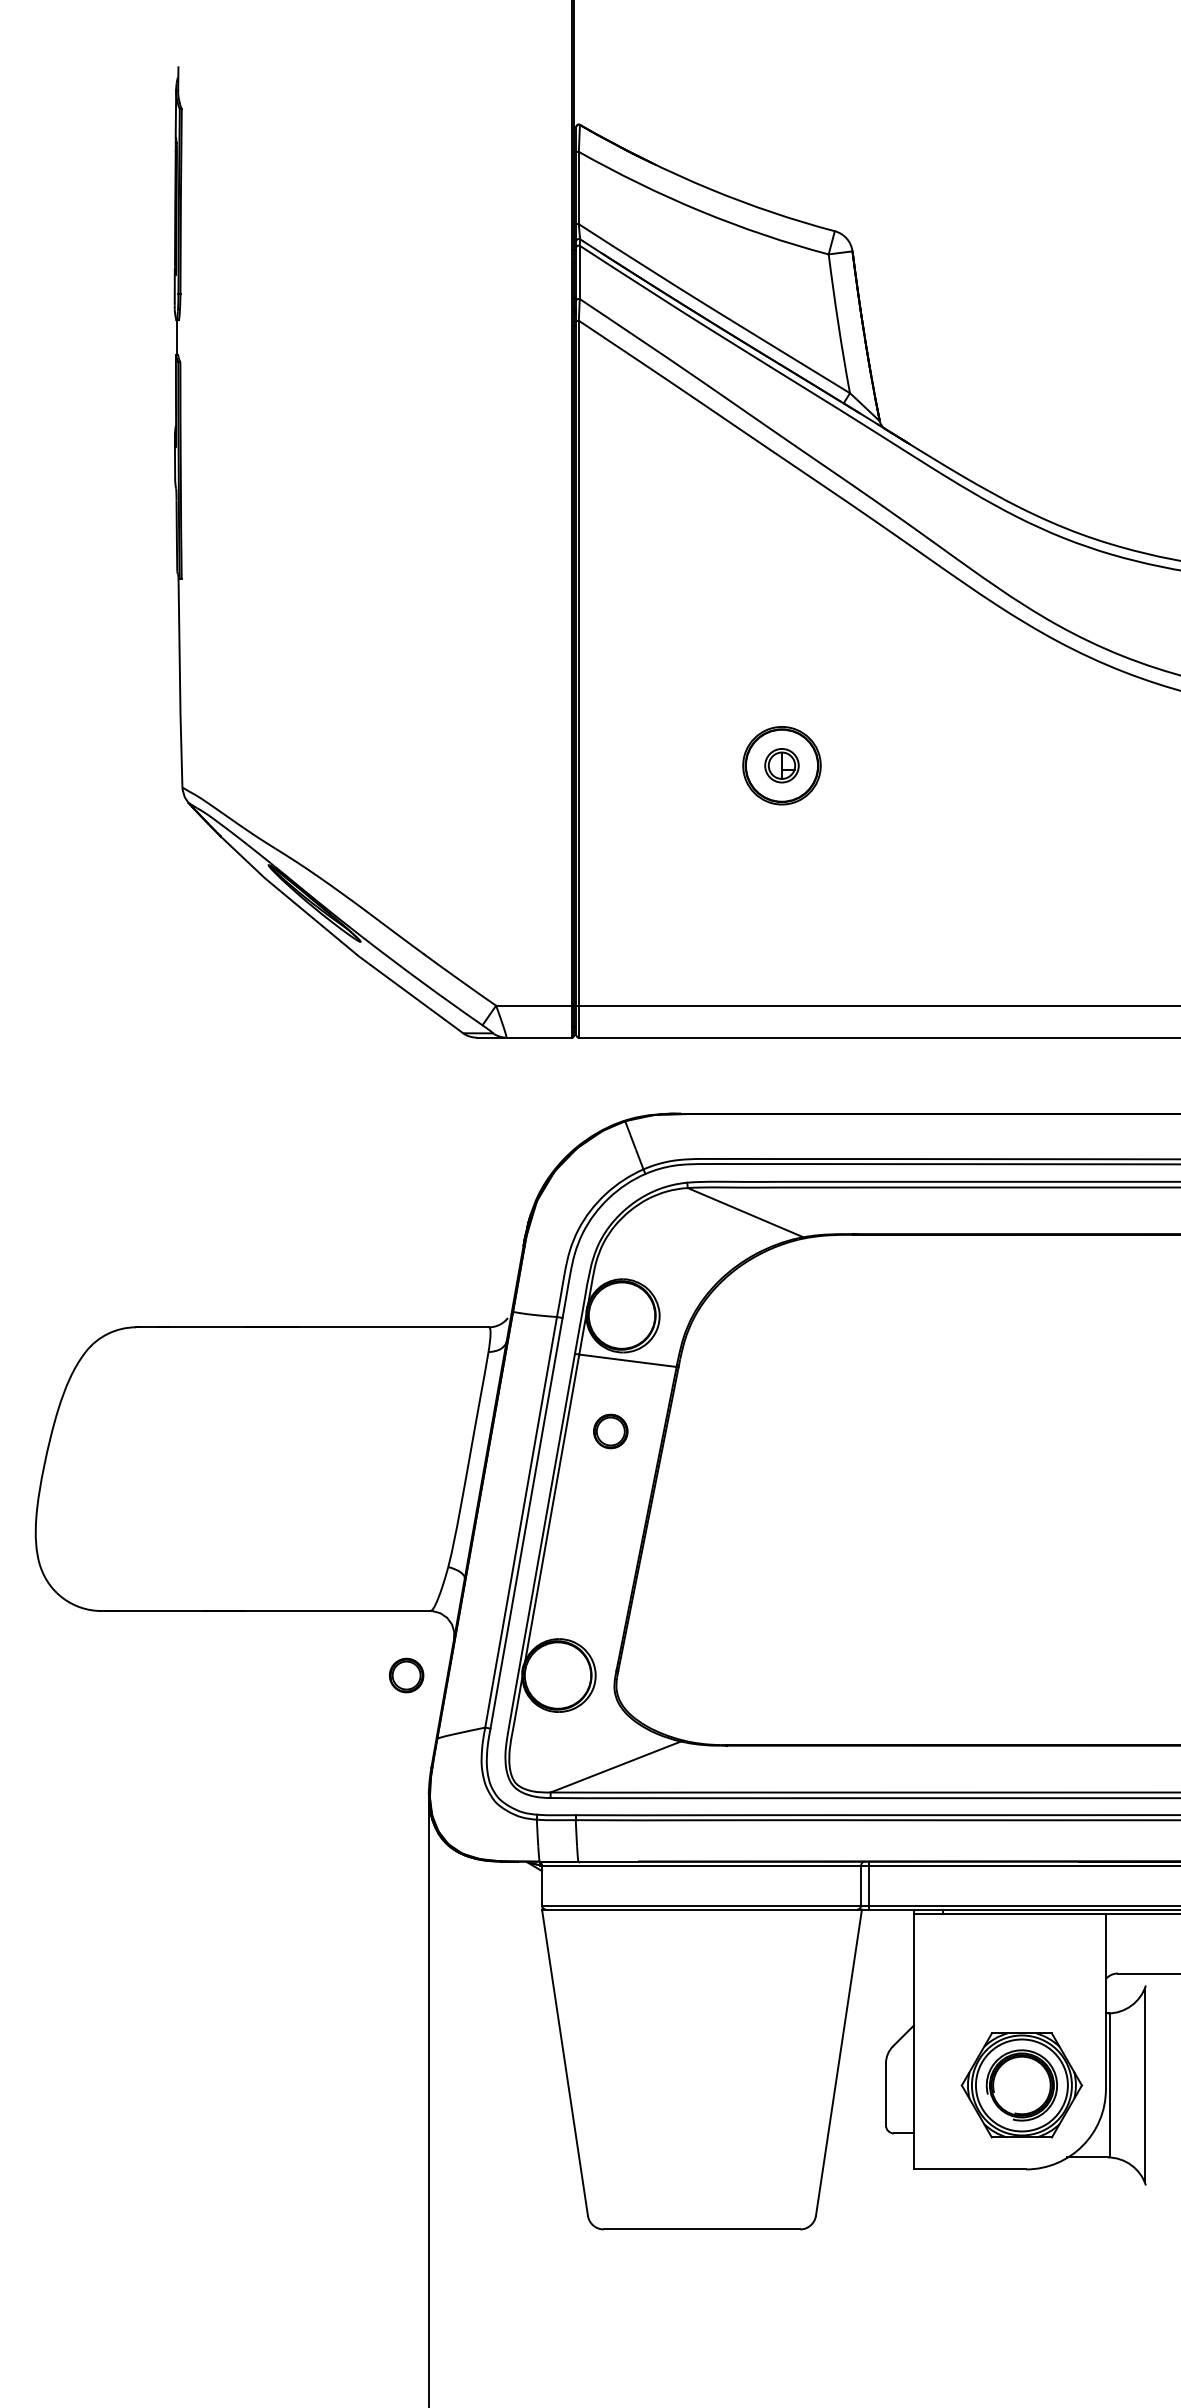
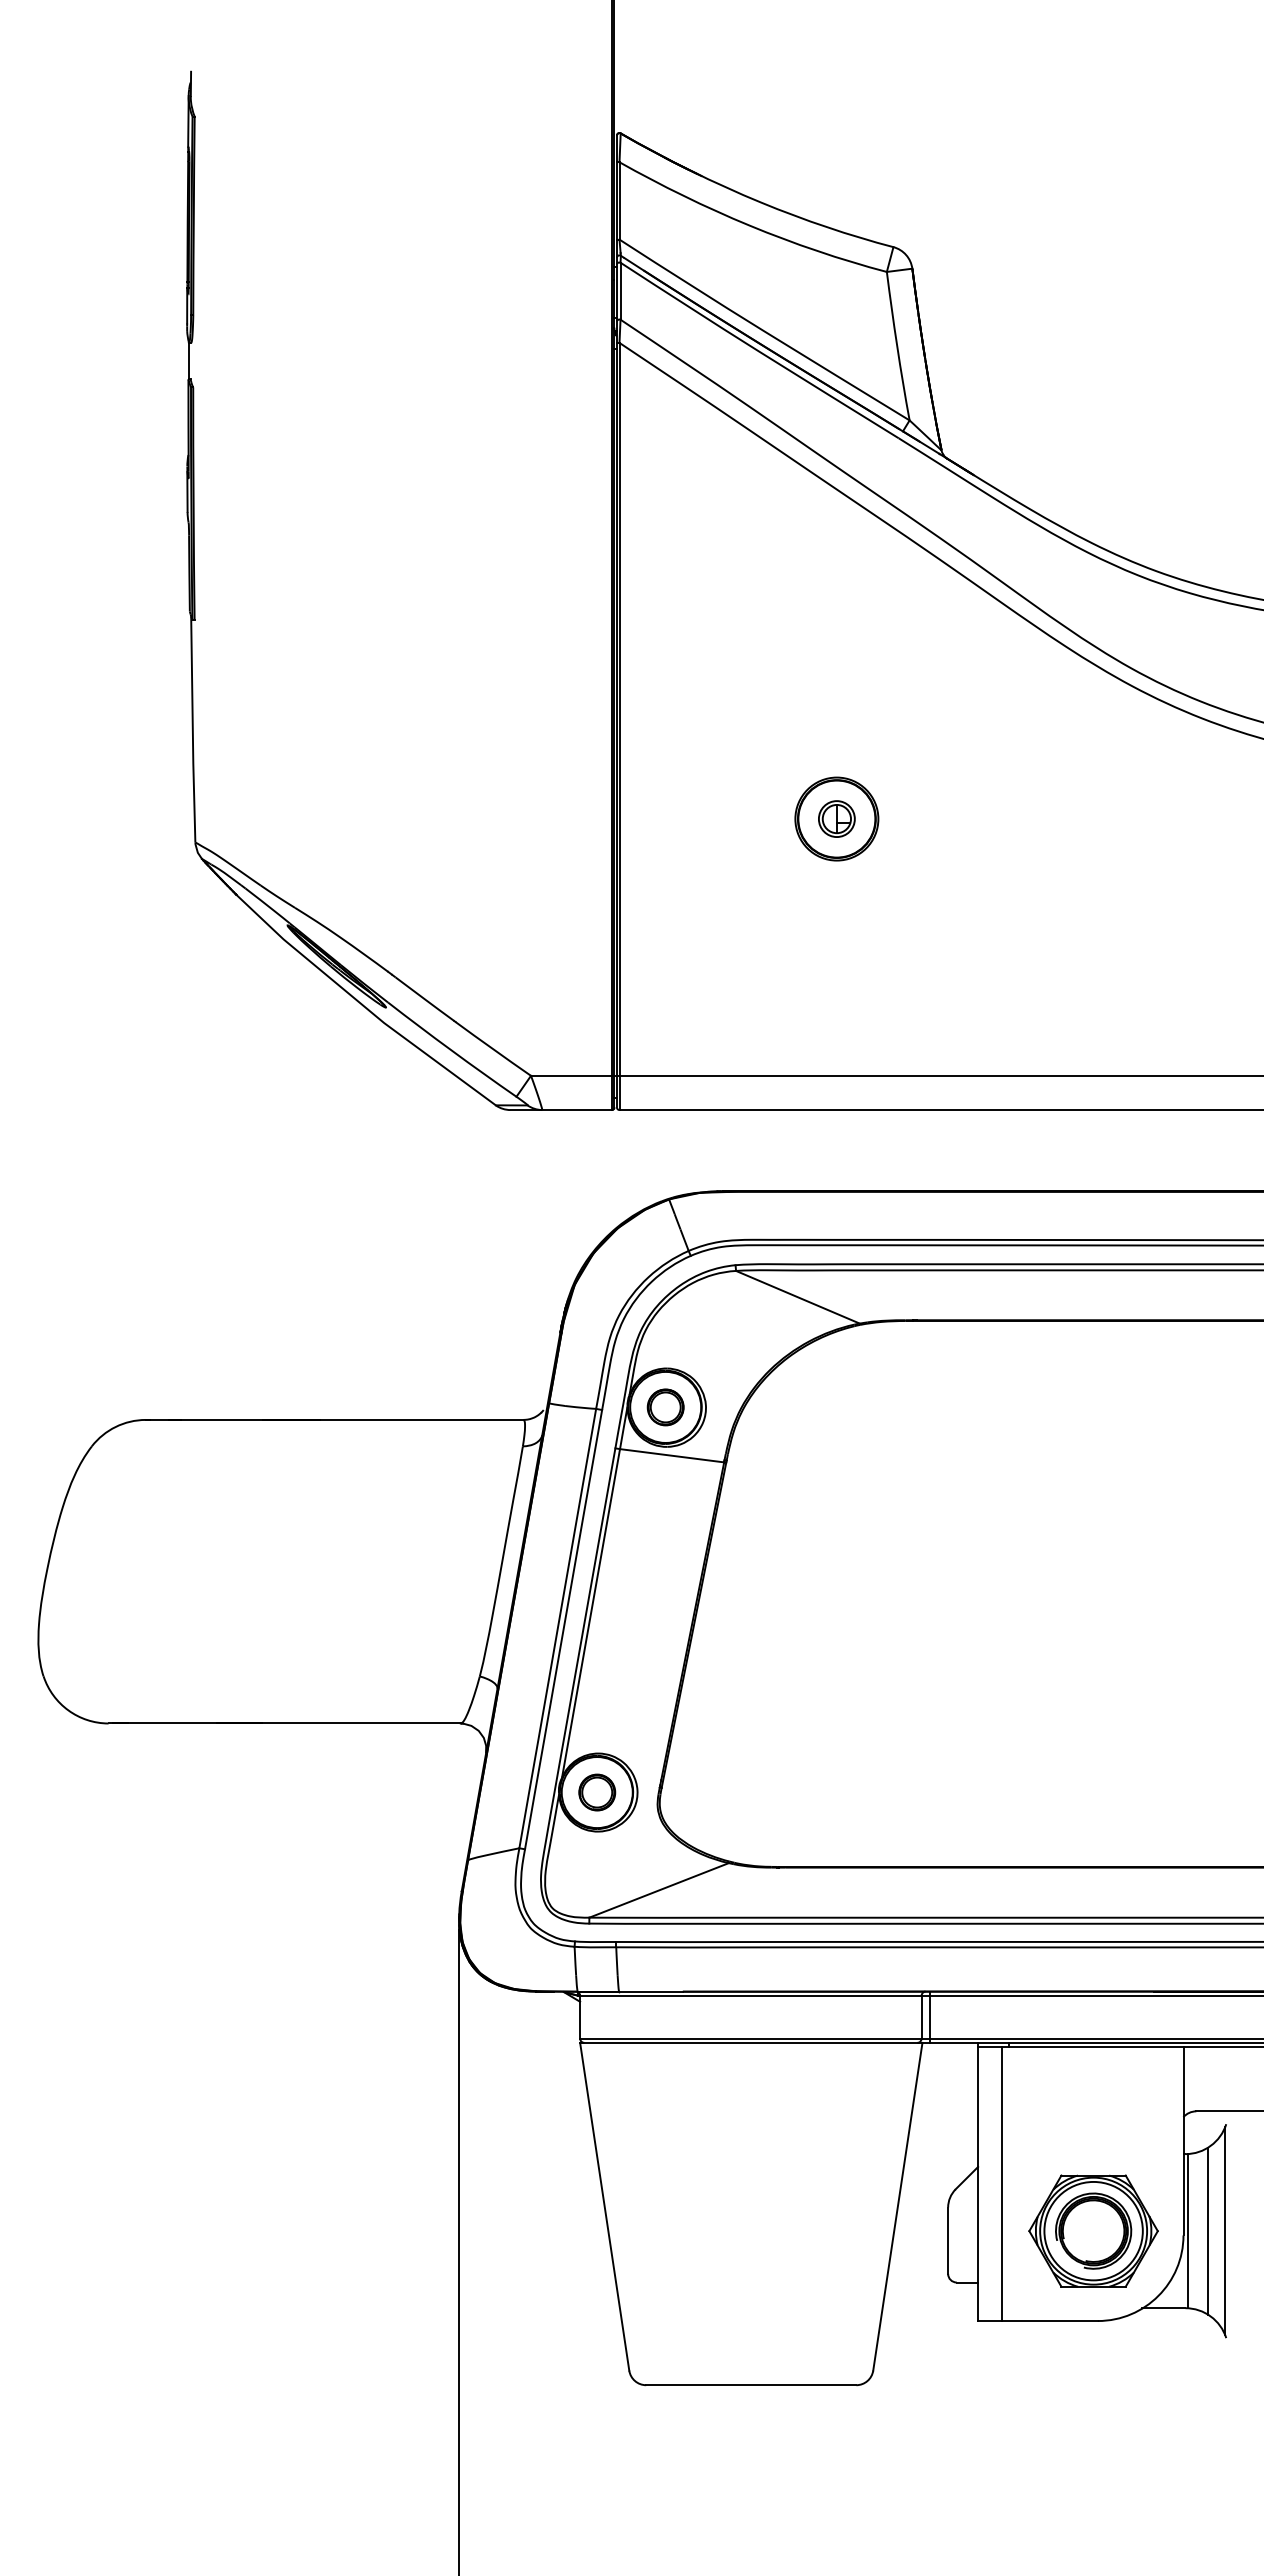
part: (610, 1431) -> (665, 1407), moved
part: (406, 1675) -> (597, 1792), moved
line: (936, 2041) -> (1002, 2184), added
line: (1129, 2084) -> (1208, 2230), added

